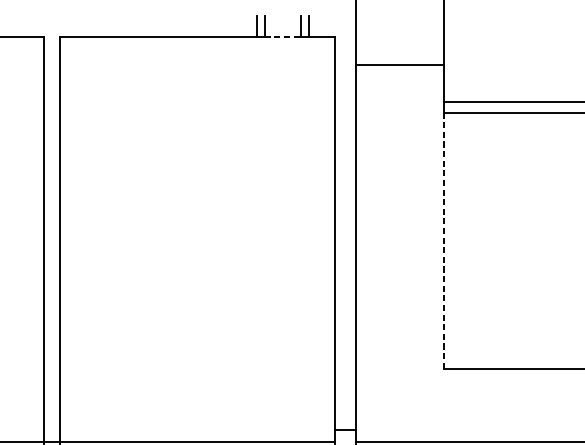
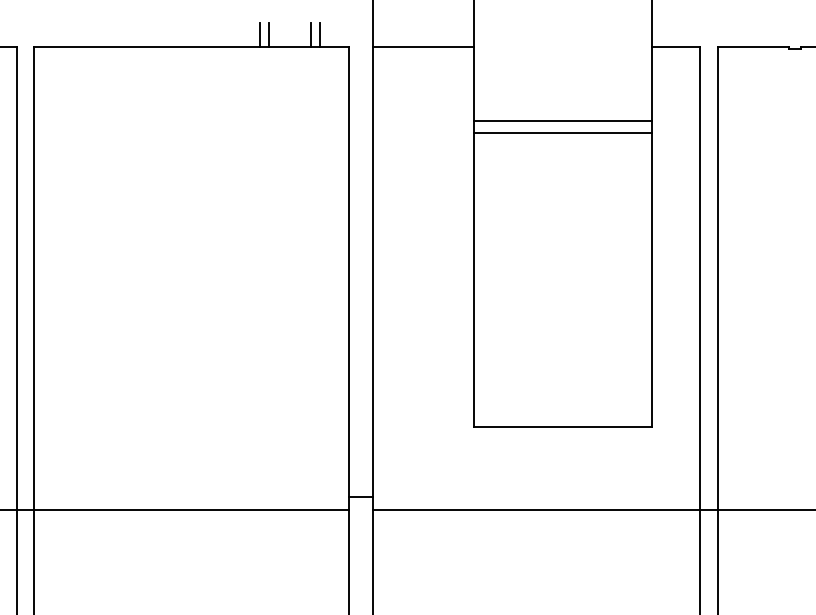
line: (282, 36) -> (289, 46), dashed -> solid
line: (399, 64) -> (423, 46), moved
line: (444, 240) -> (474, 279), dashed -> solid

